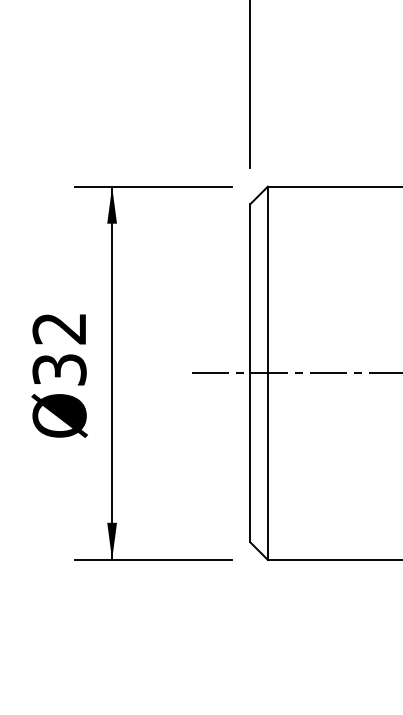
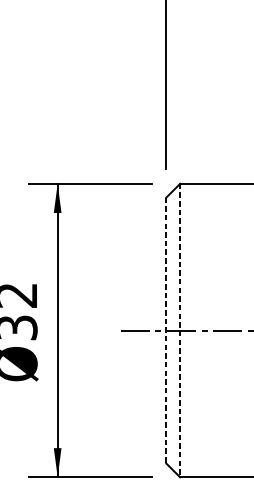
line: (250, 373) -> (166, 330), solid -> dashed
line: (267, 373) -> (179, 330), solid -> dashed

